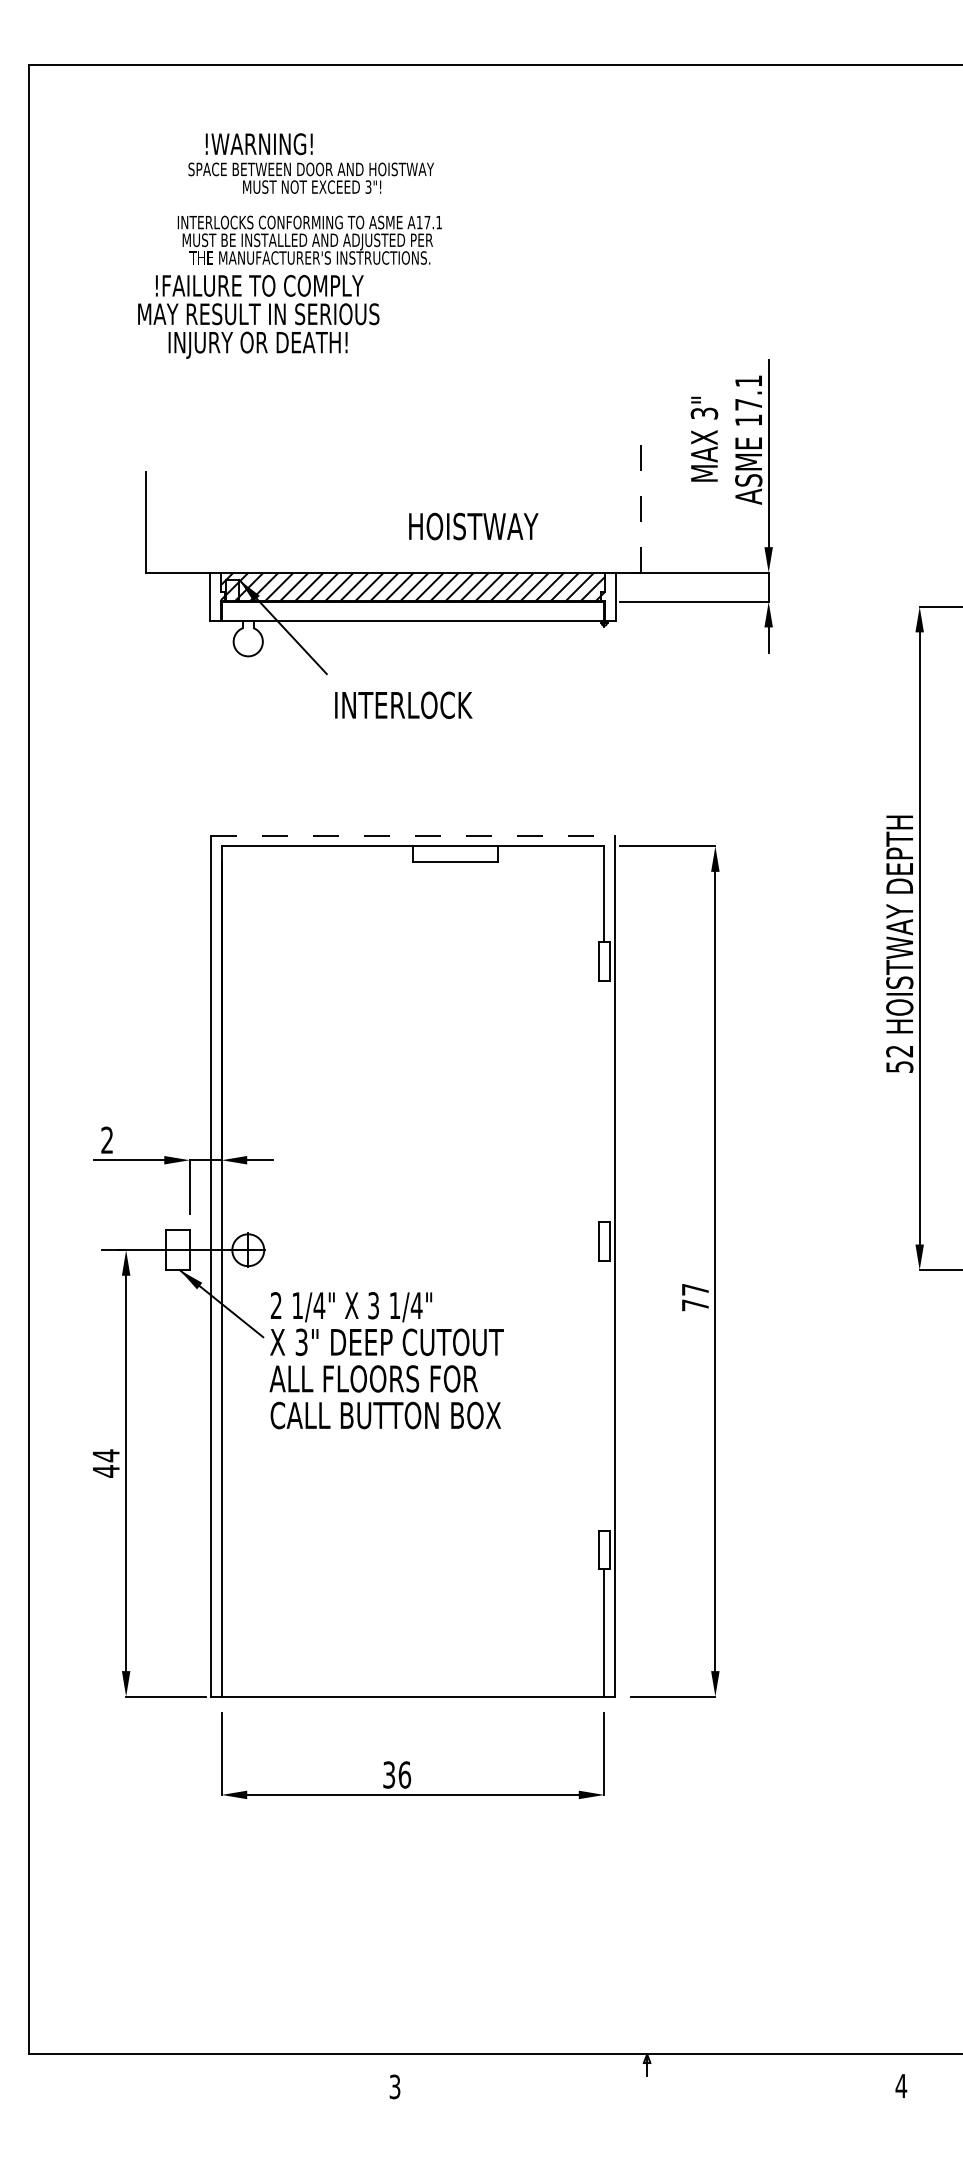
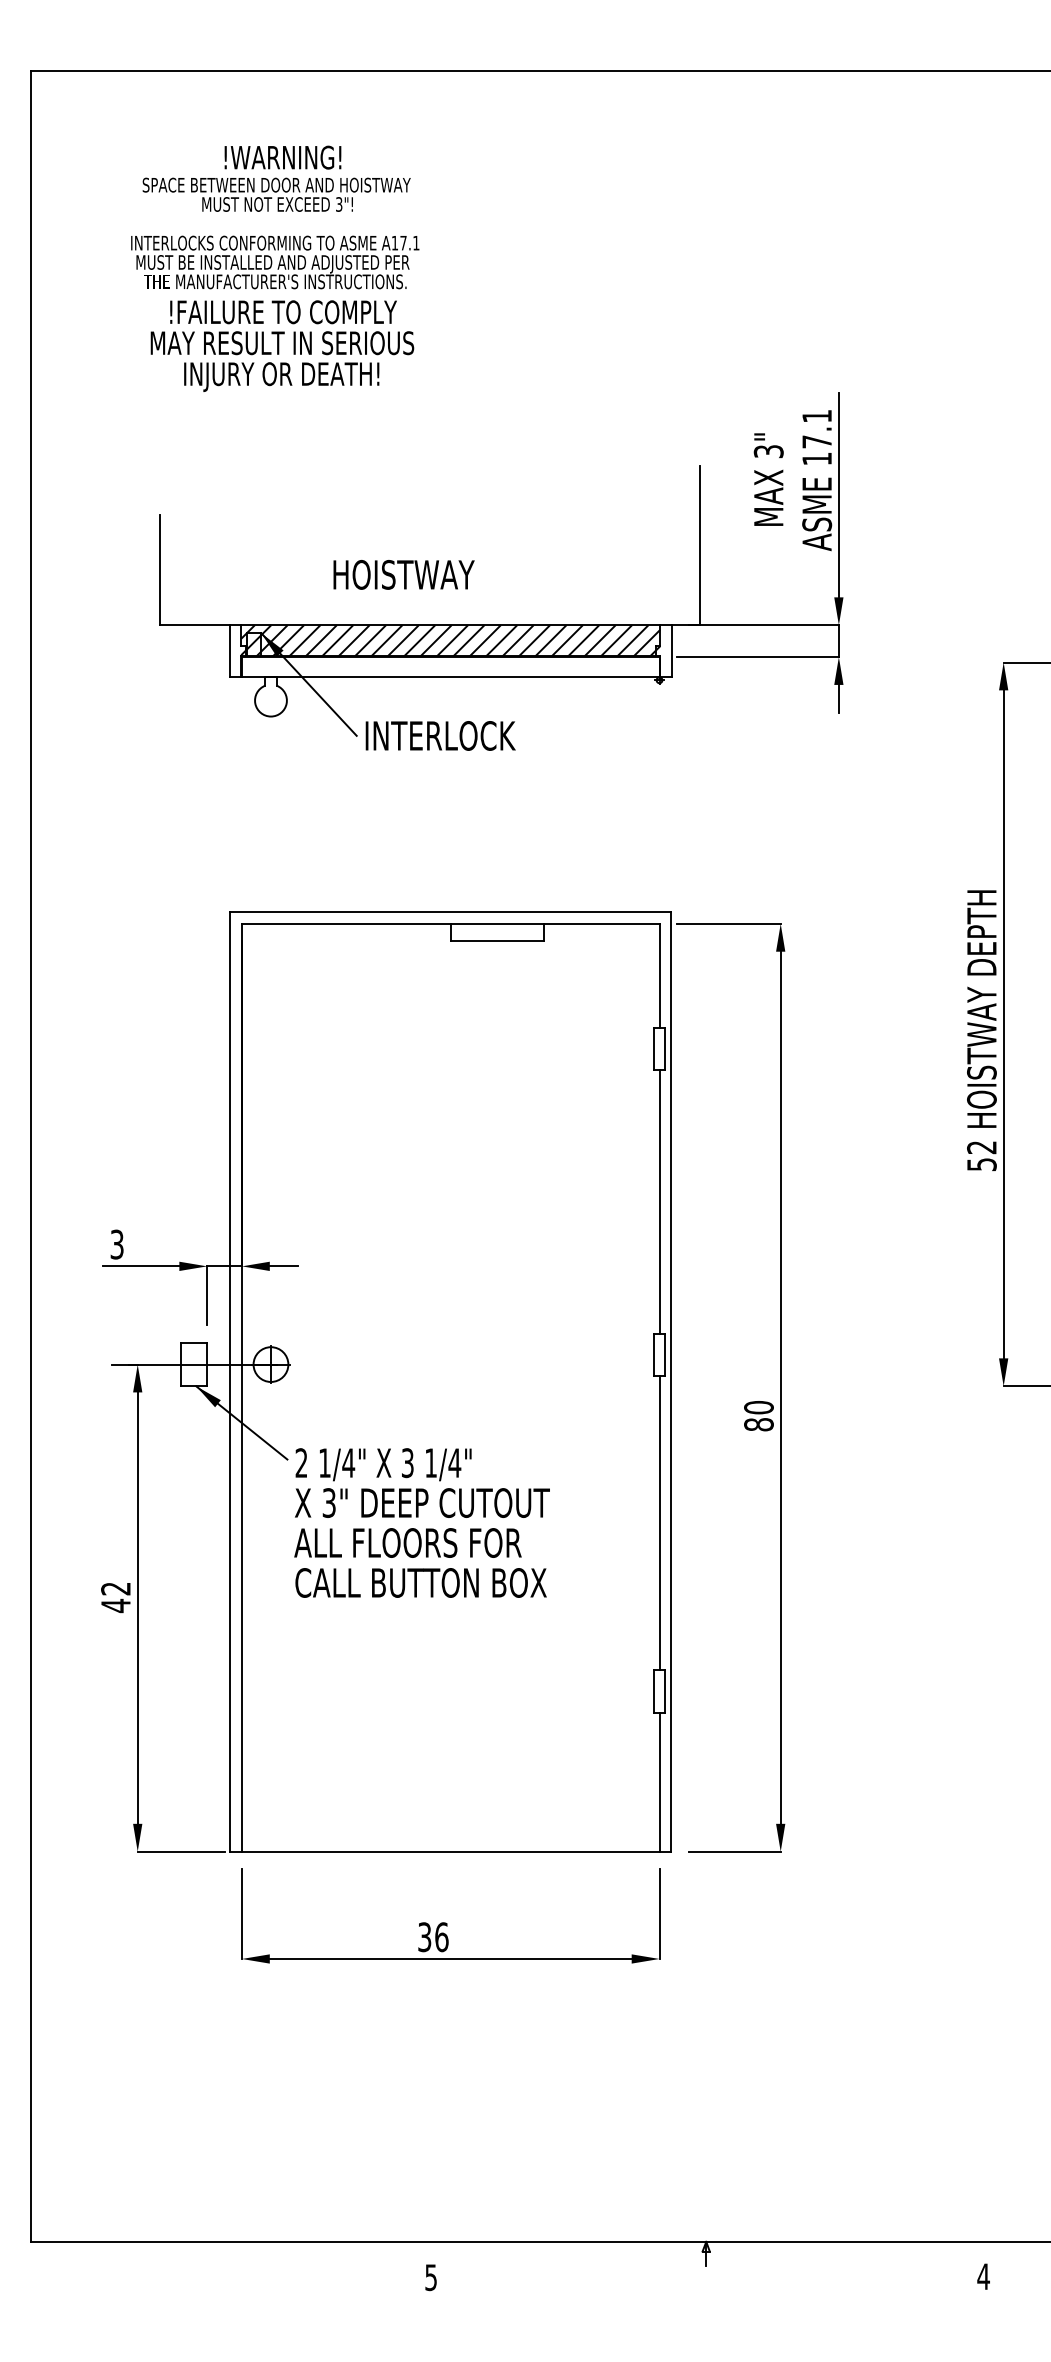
text: (310, 213) -> (275, 233), moved
line: (640, 499) -> (699, 545), dashed -> solid
text: (473, 526) -> (403, 574), moved
text: (403, 704) -> (440, 735), moved
line: (413, 835) -> (451, 912), dashed -> solid
line: (604, 1101) -> (659, 1202), added
text: (106, 1140) -> (116, 1244), 2 -> 3
text: (695, 1297) -> (758, 1416), 77 -> 80
text: (386, 1360) -> (421, 1522), moved
line: (604, 1395) -> (659, 1523), added
text: (105, 1455) -> (115, 1588), 44 -> 42
text: (395, 2086) -> (431, 2277), 3 -> 5

